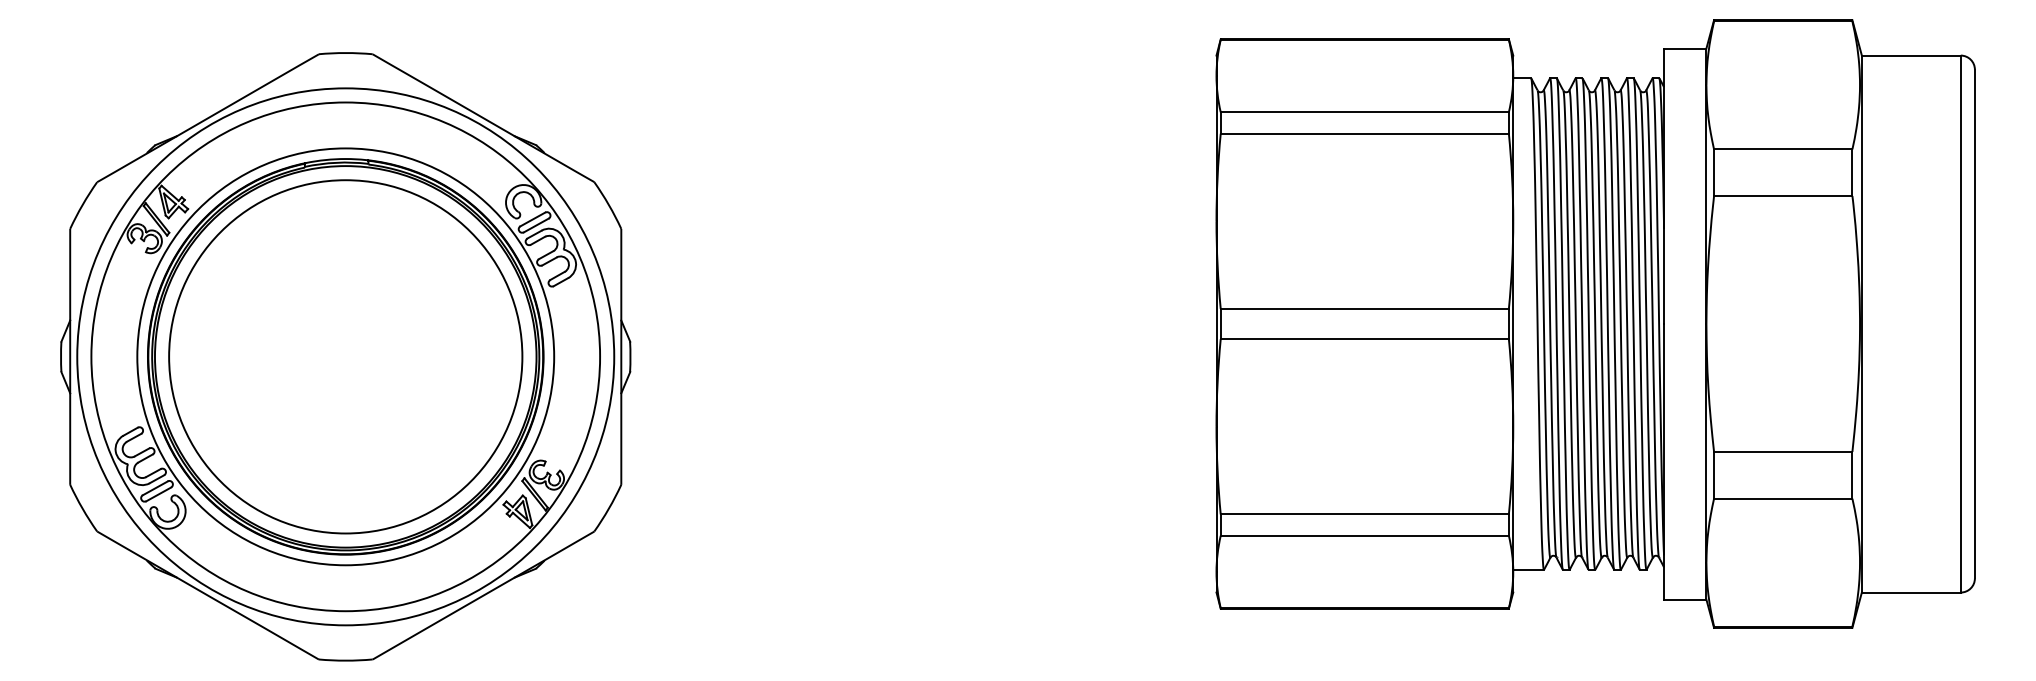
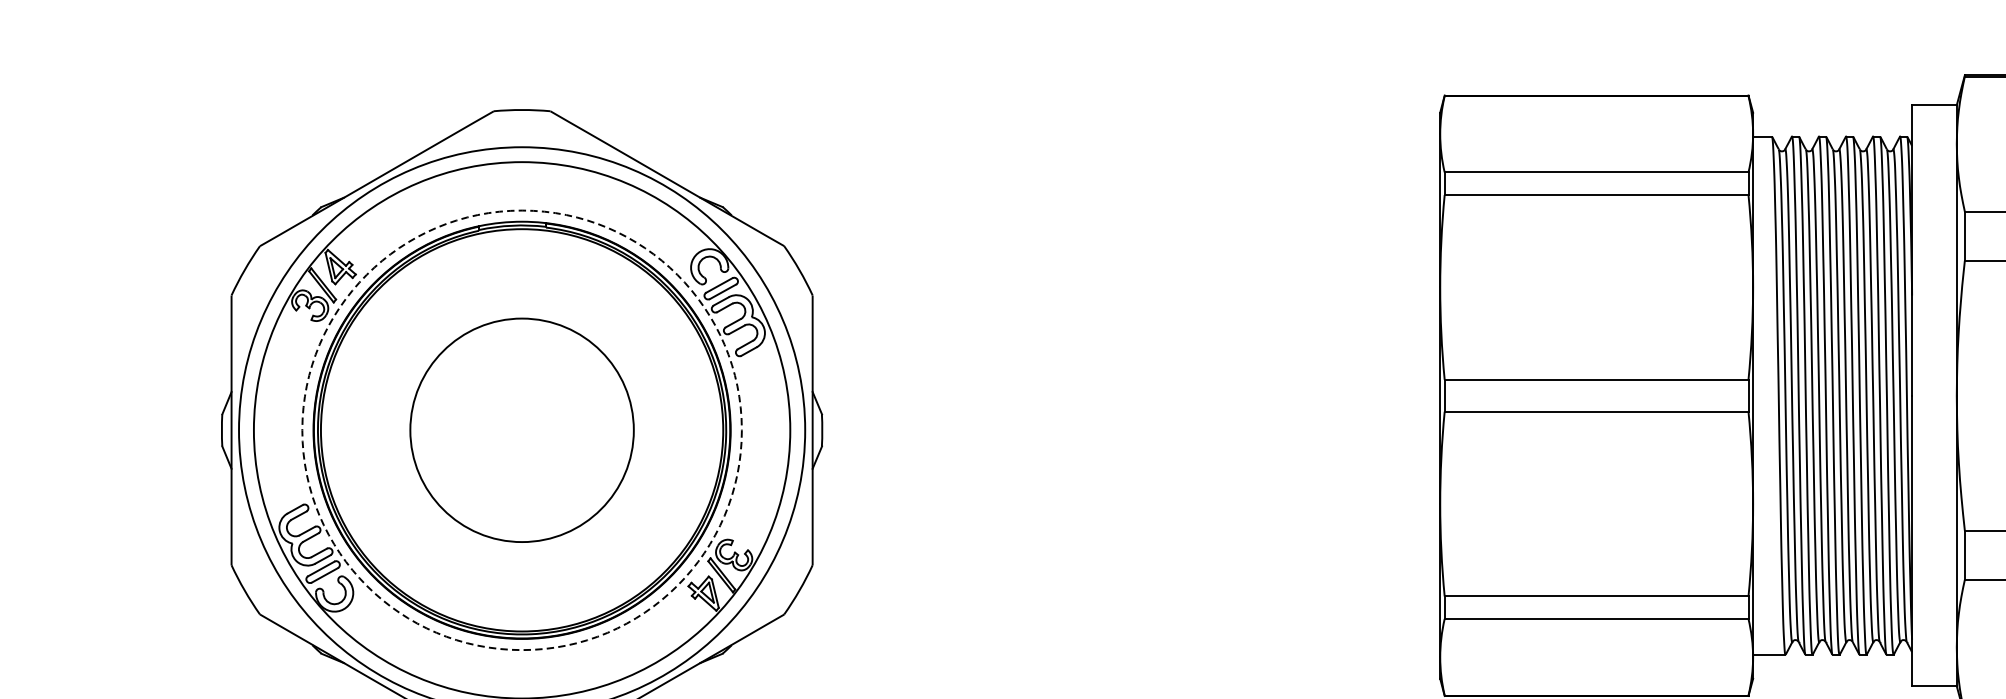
circle: (345, 356) -> (521, 429), size x0.6
circle: (345, 356) -> (521, 429), solid -> dashed

